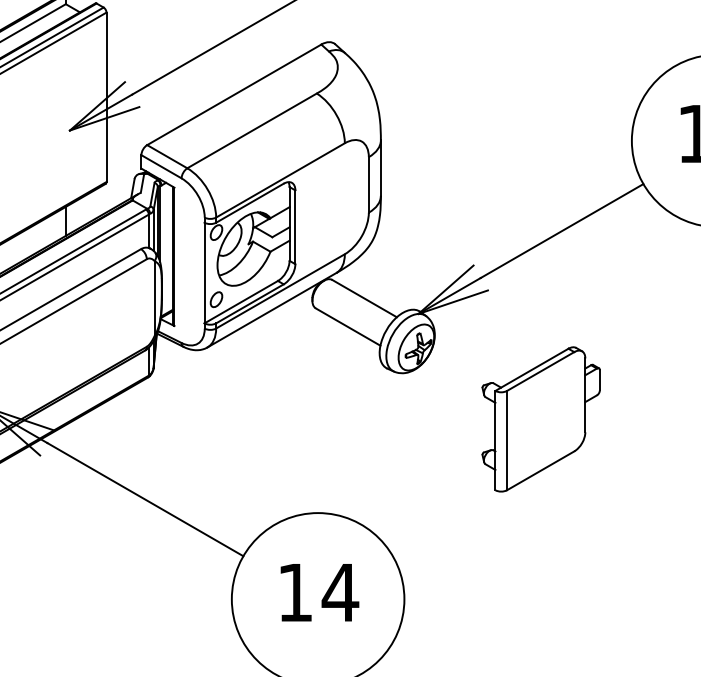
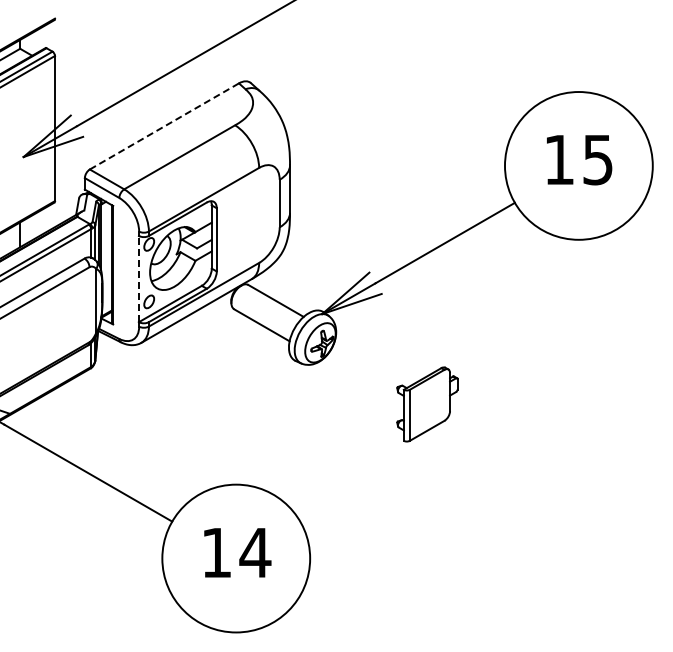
line: (234, 94) -> (164, 126), solid -> dashed
line: (203, 272) -> (138, 278), solid -> dashed
part: (541, 419) -> (427, 404), size x0.6

